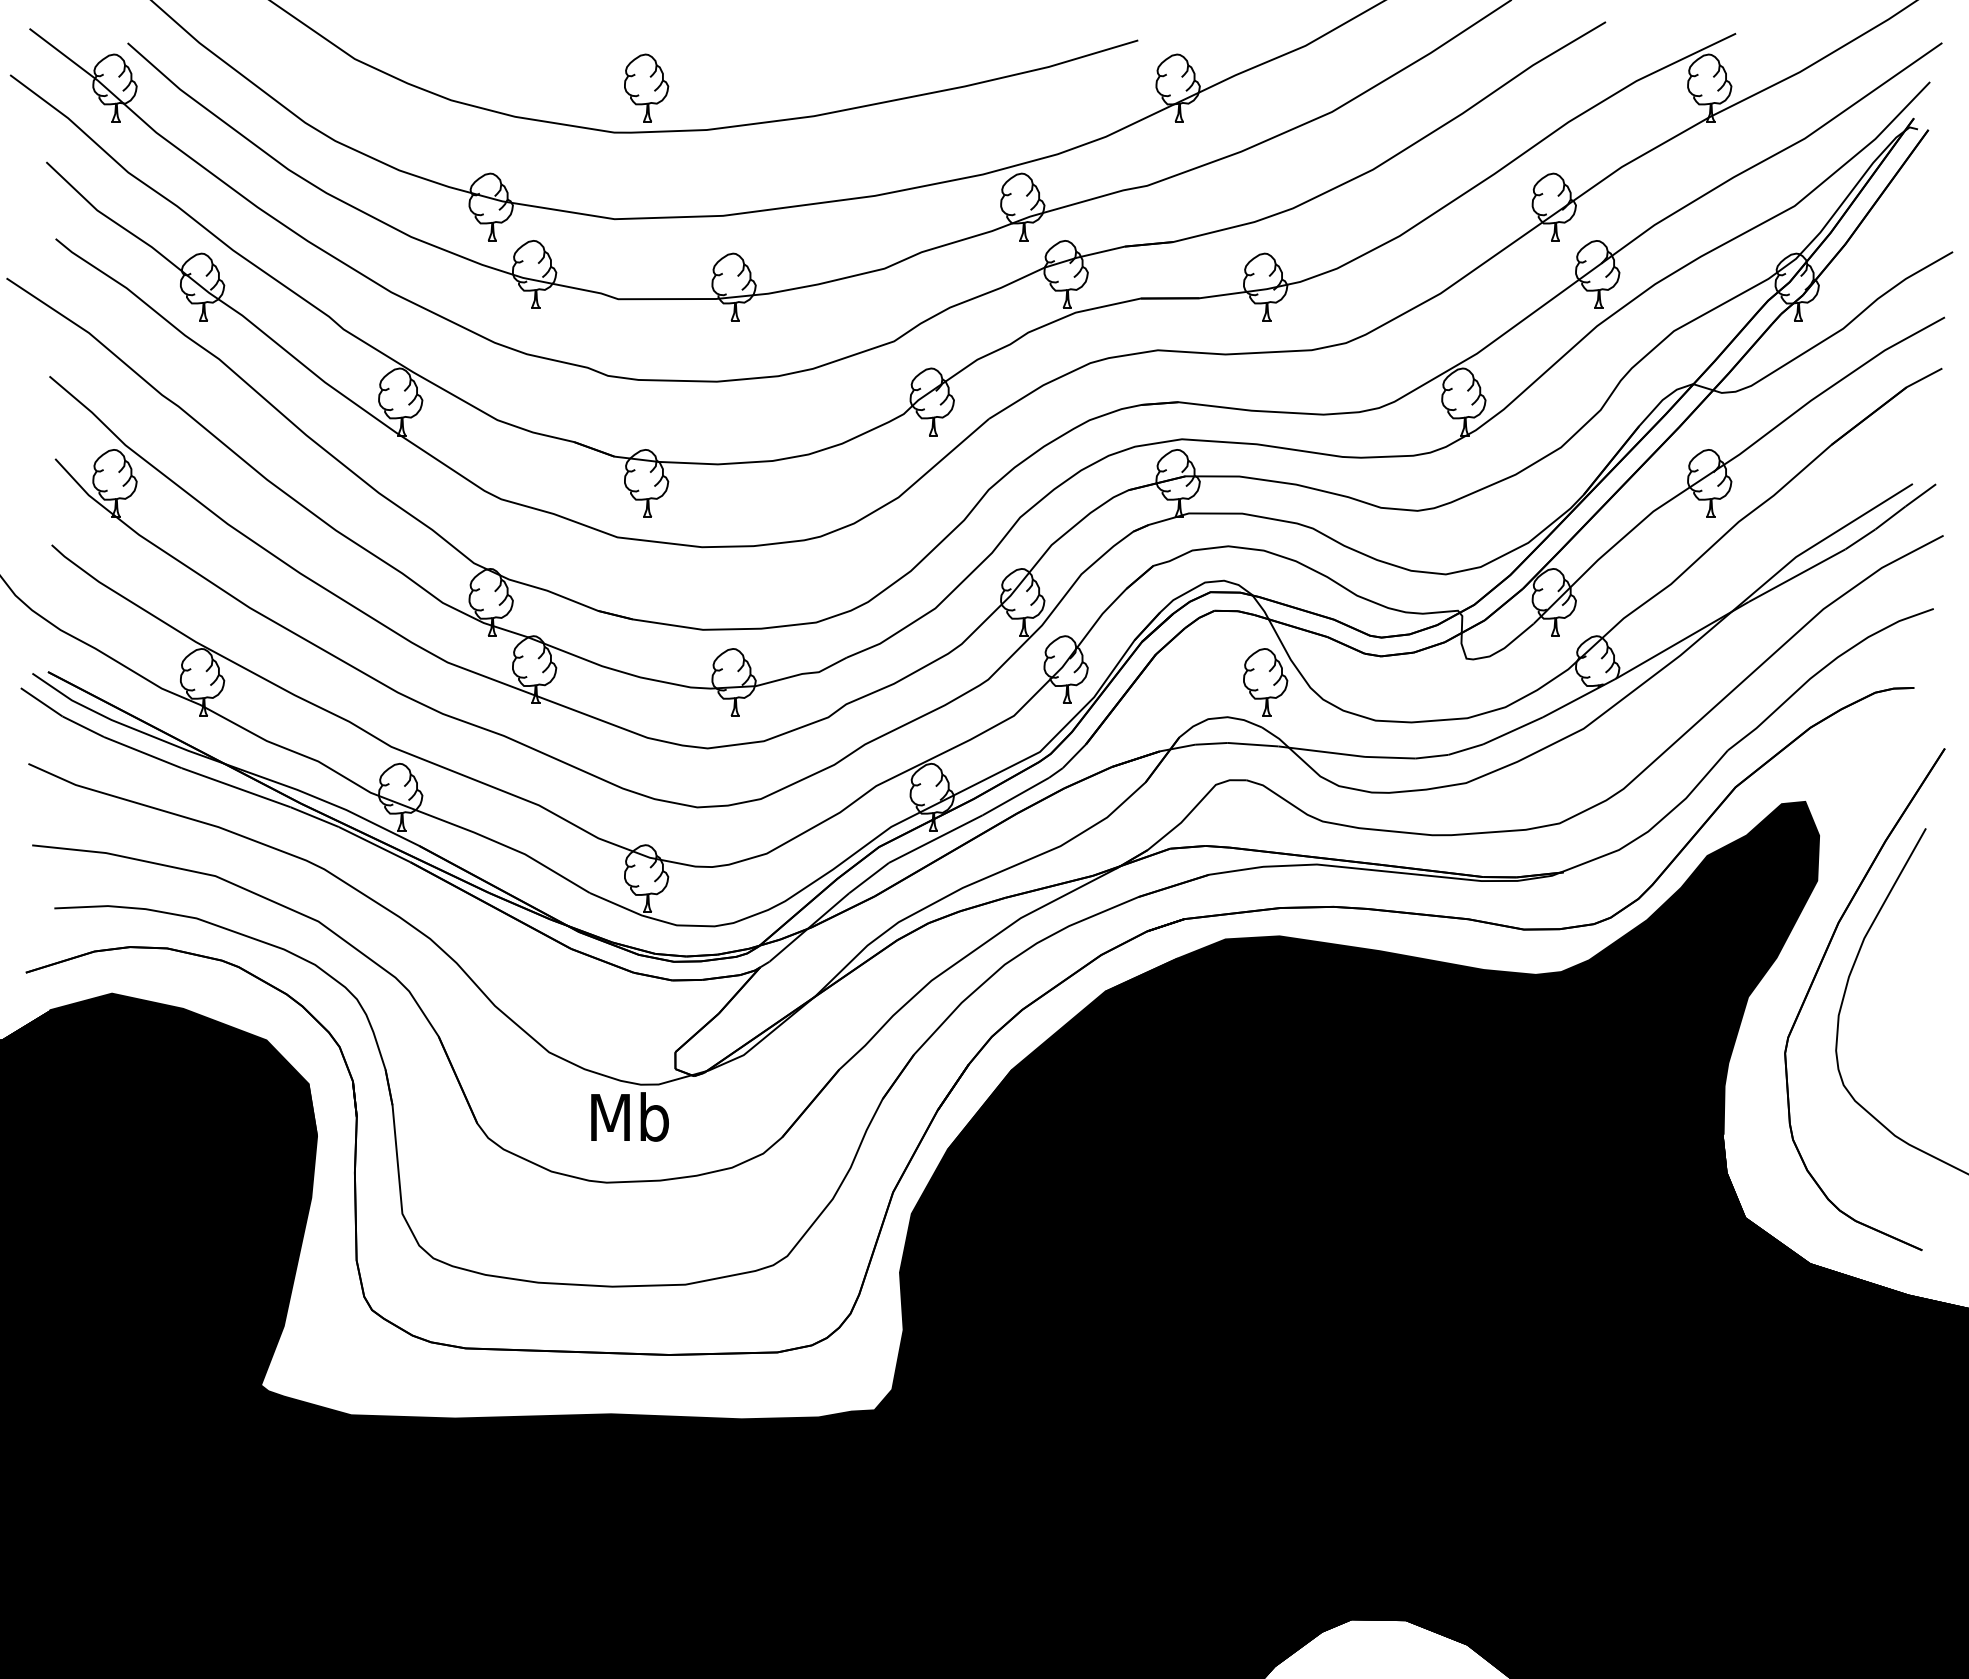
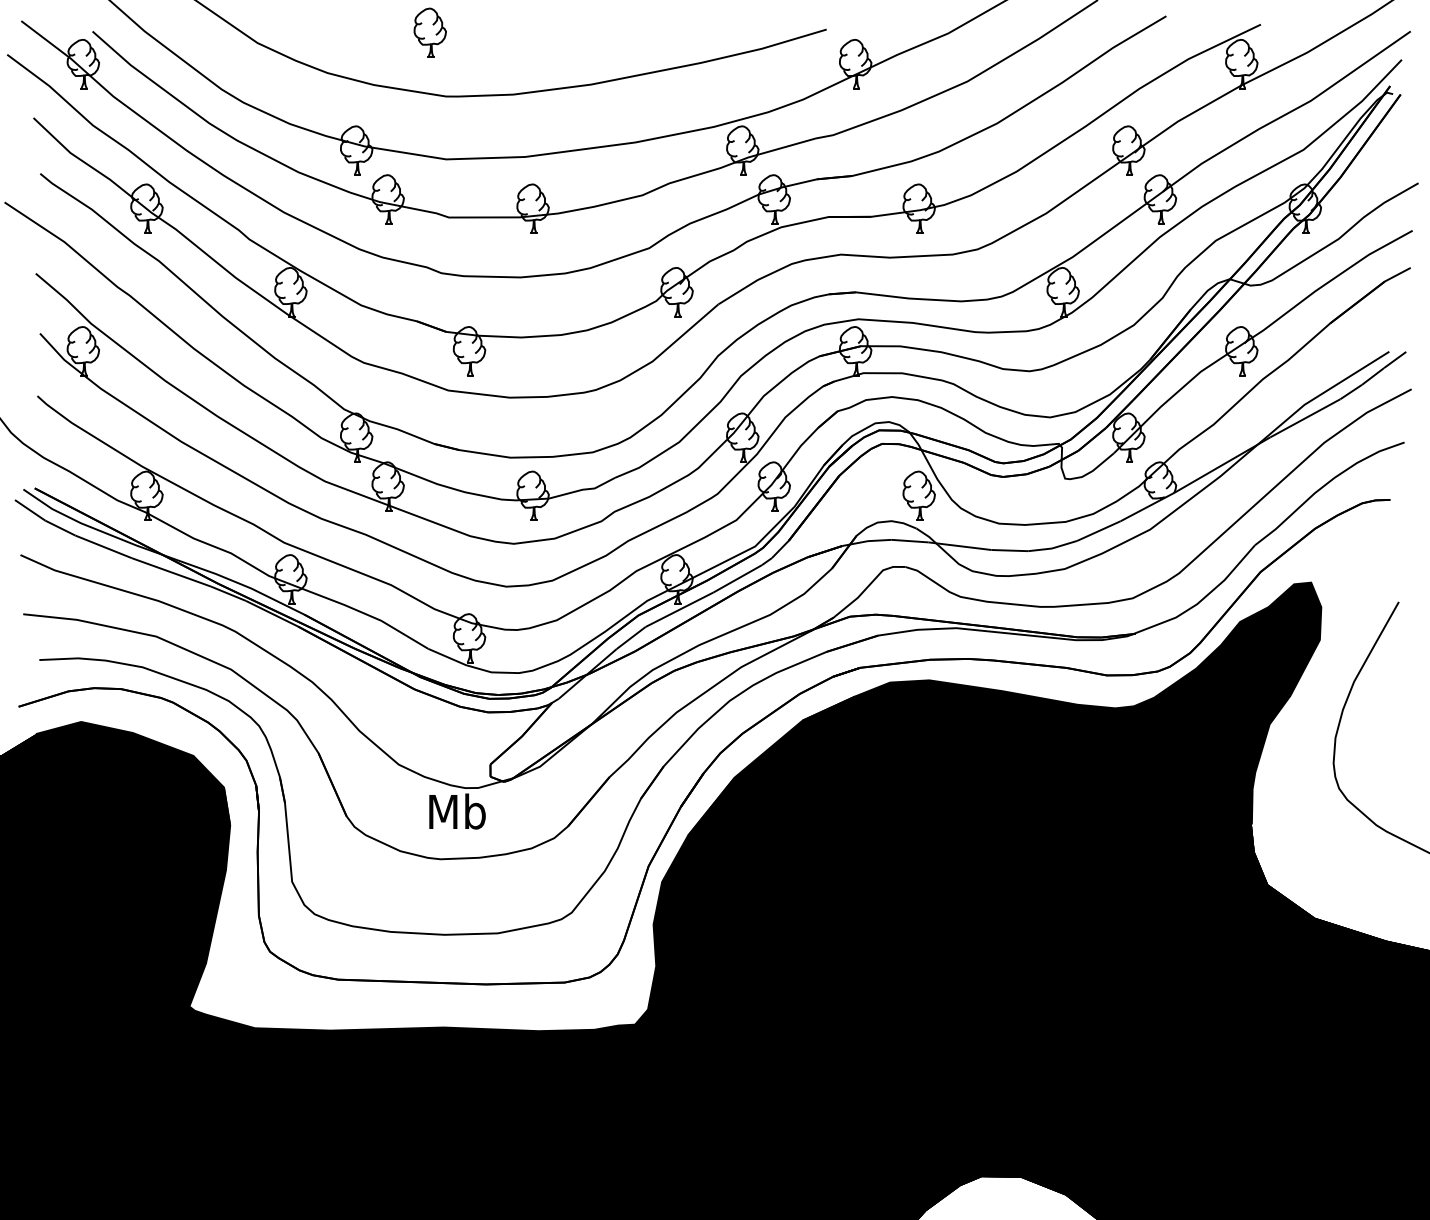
part: (646, 87) -> (430, 32), moved
part: (1816, 976) -> (1319, 709), removed

